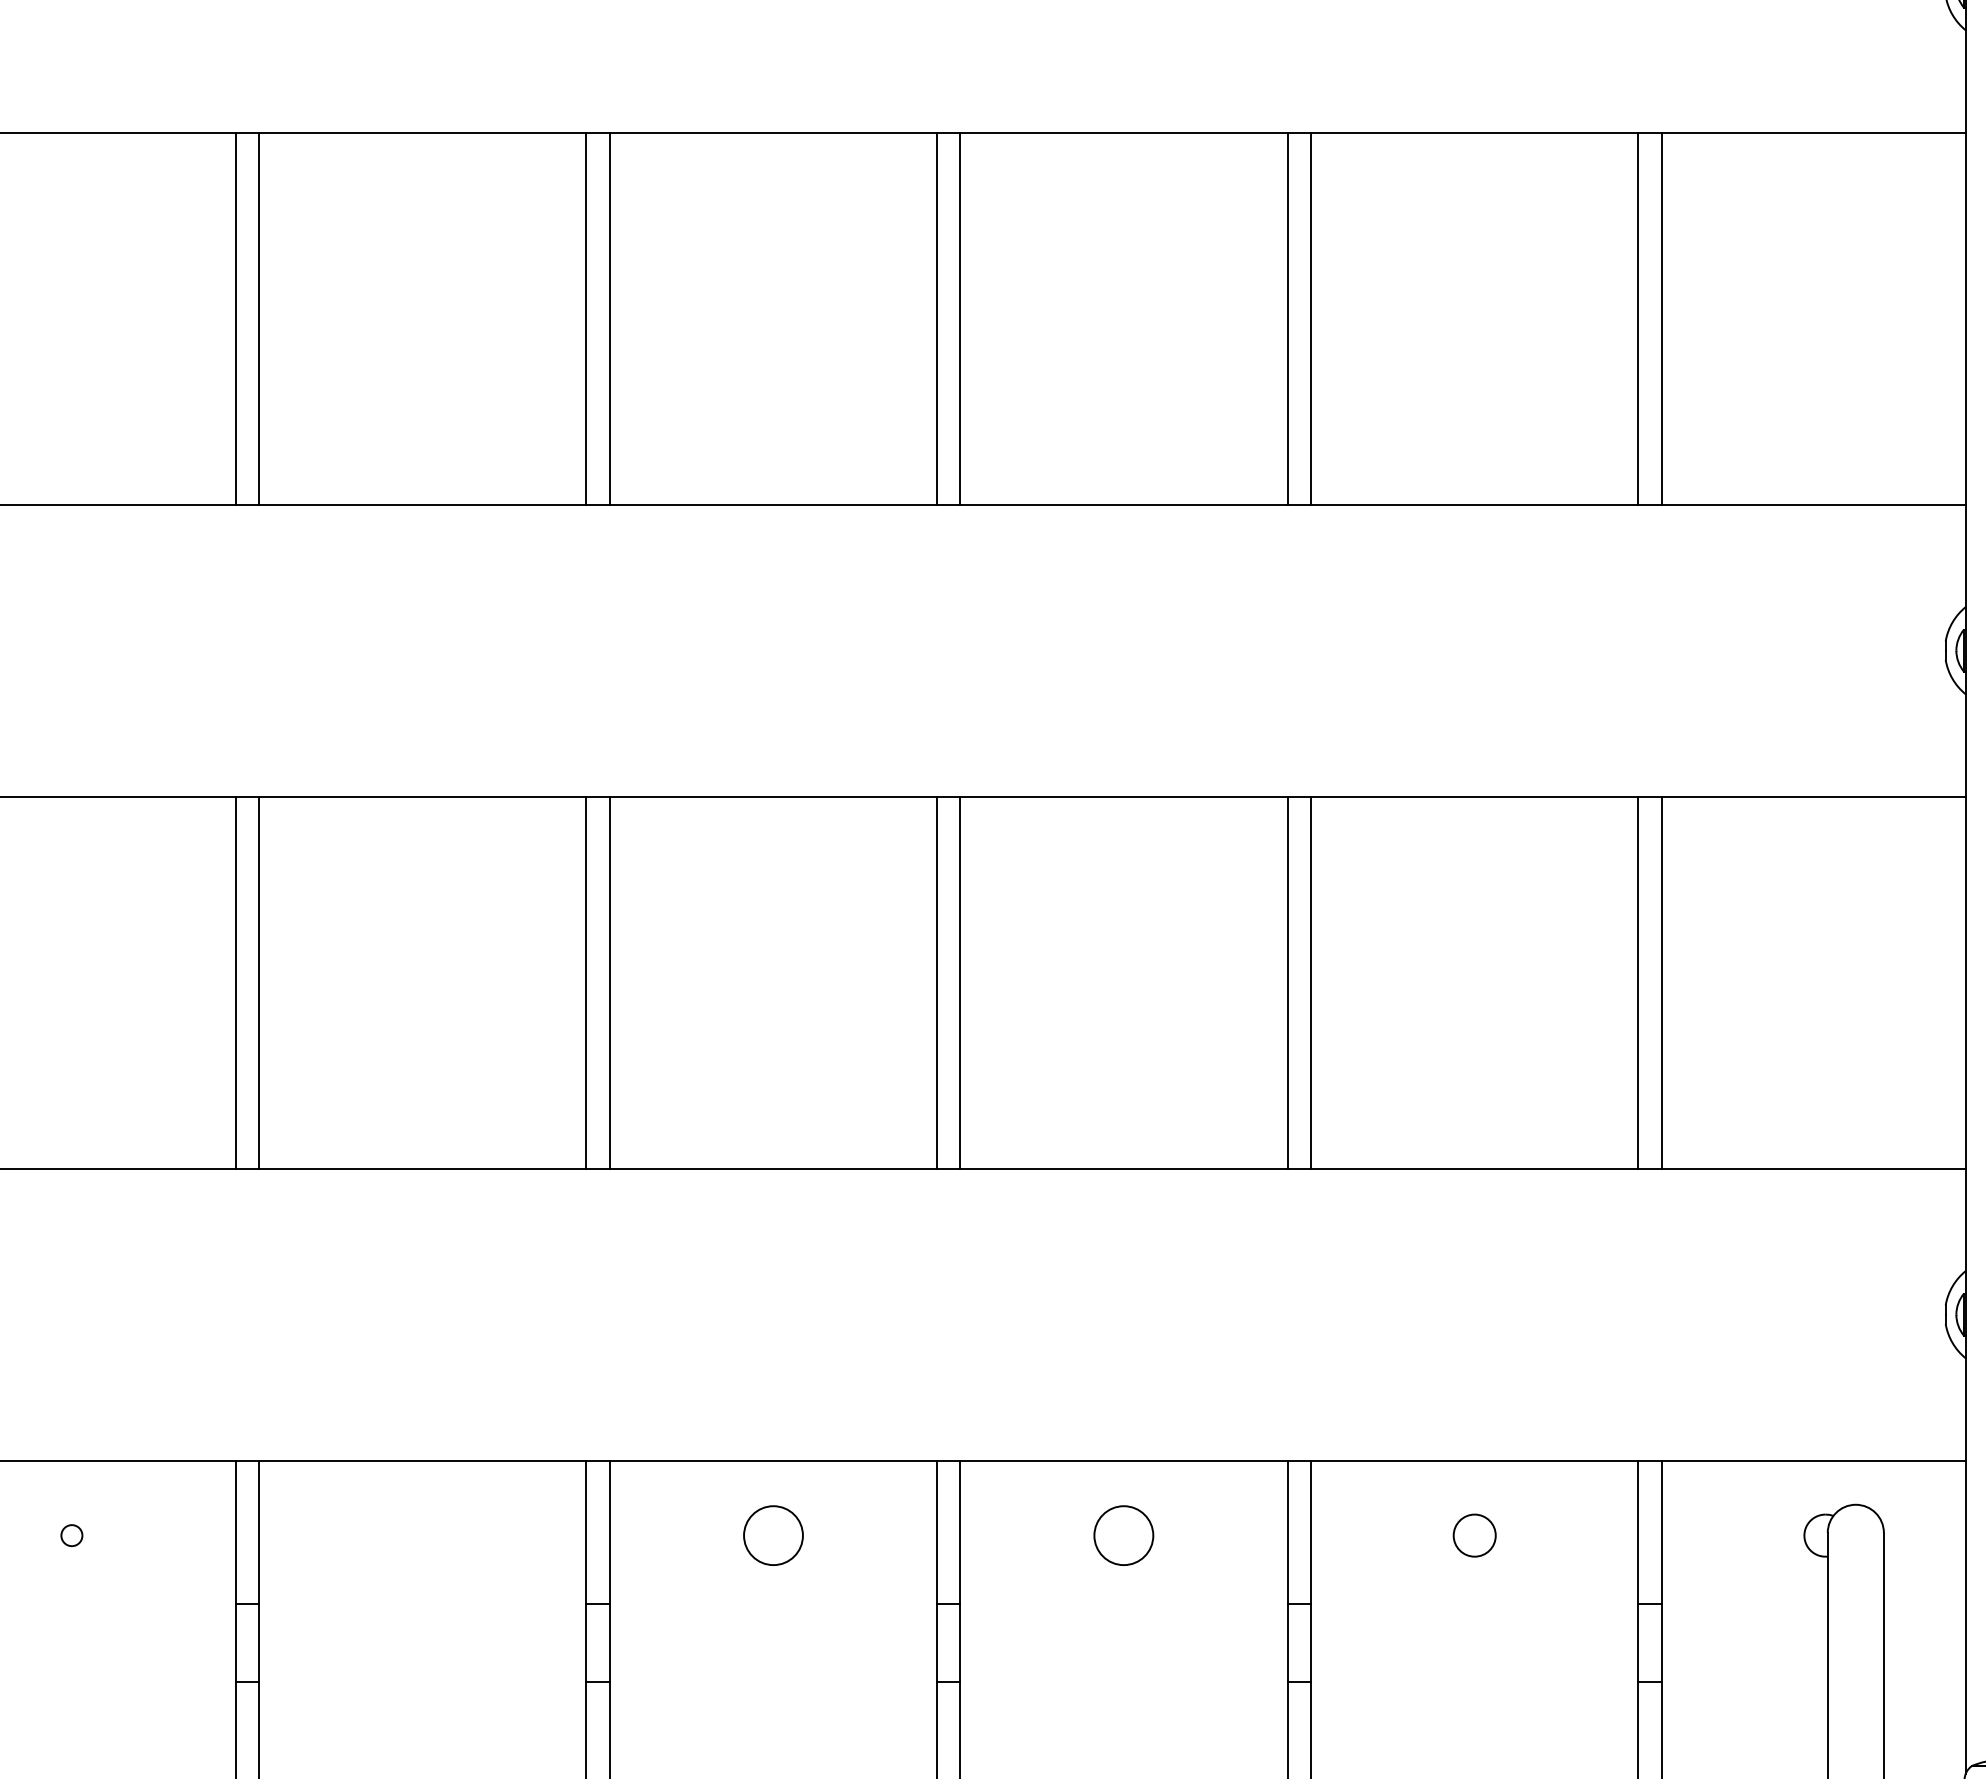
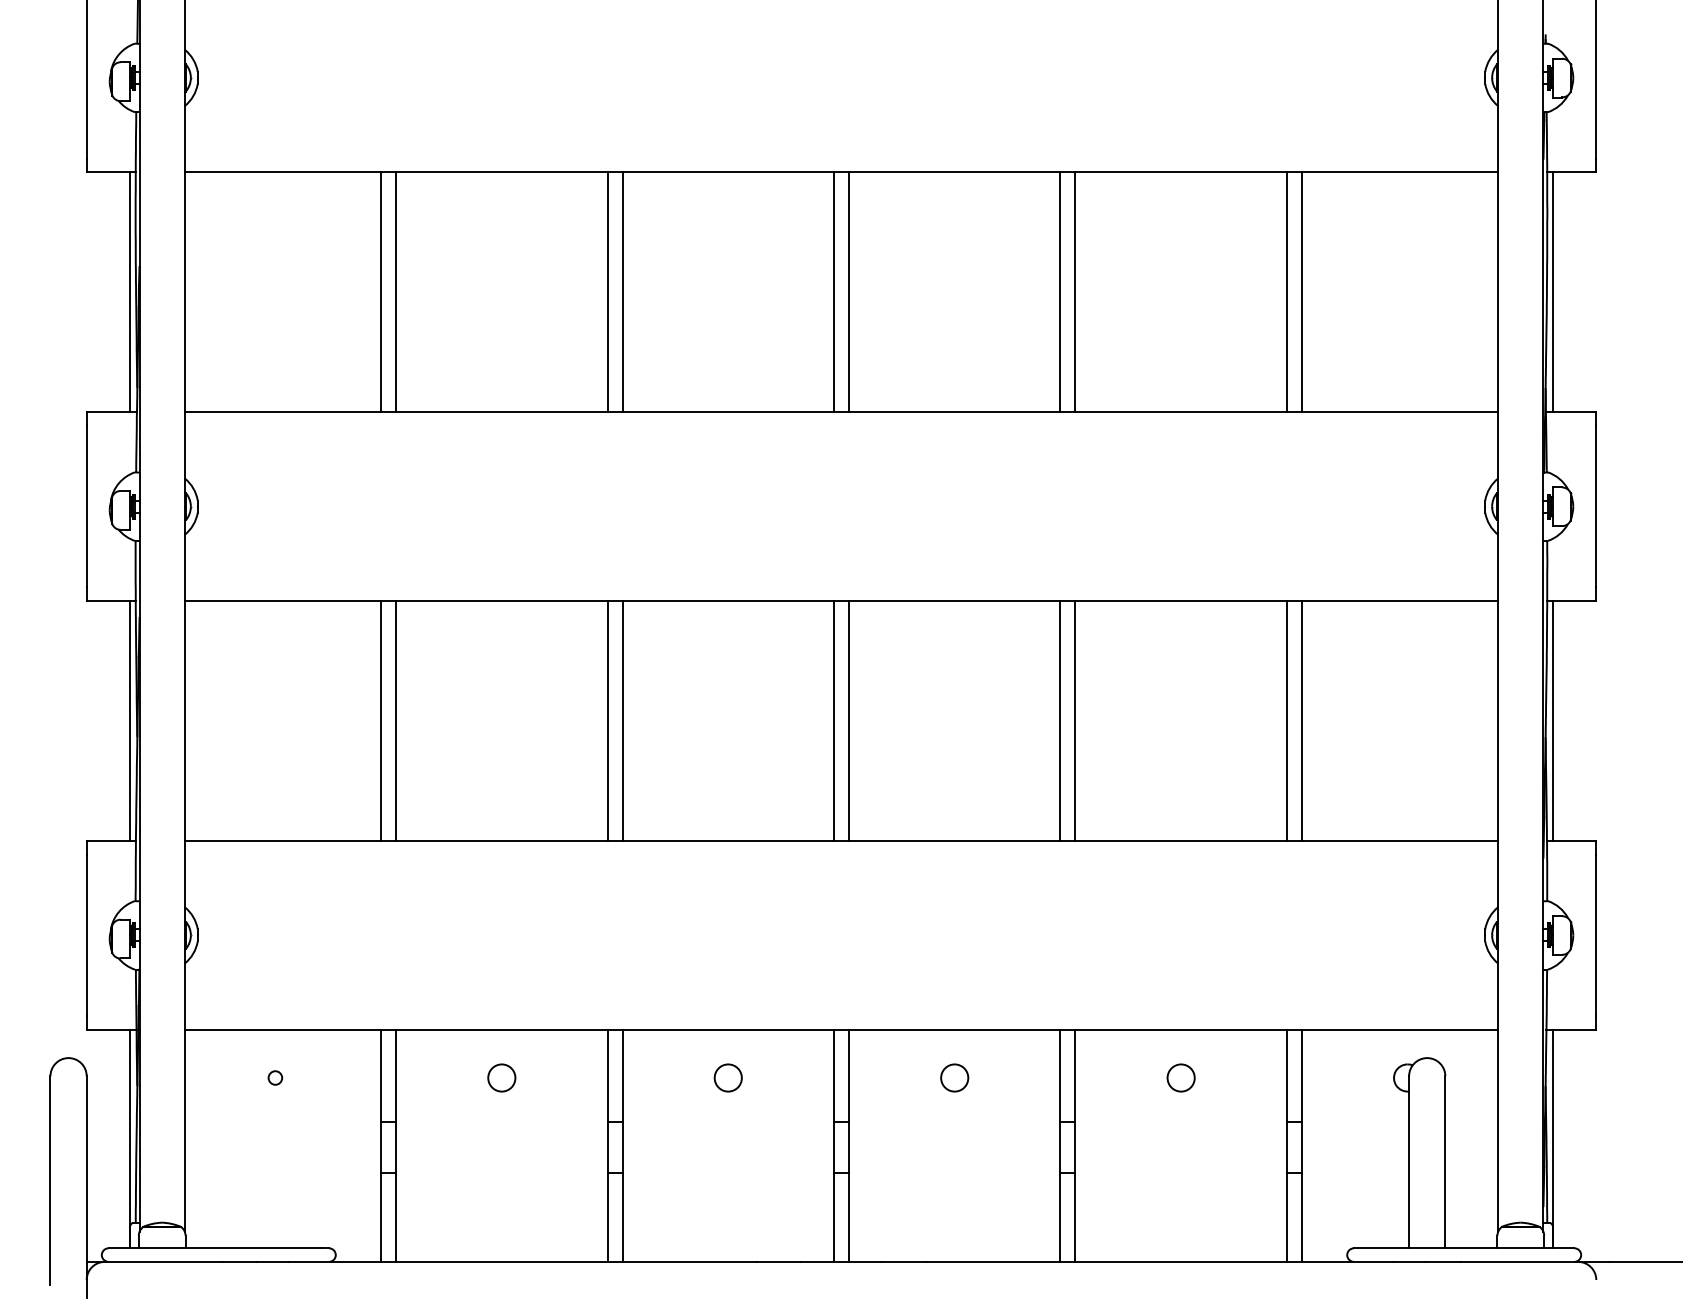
circle: (422, 1534) -> (501, 1077), added
circle: (772, 1534) -> (727, 1077), size x0.71
circle: (1123, 1534) -> (954, 1077), size x0.71

